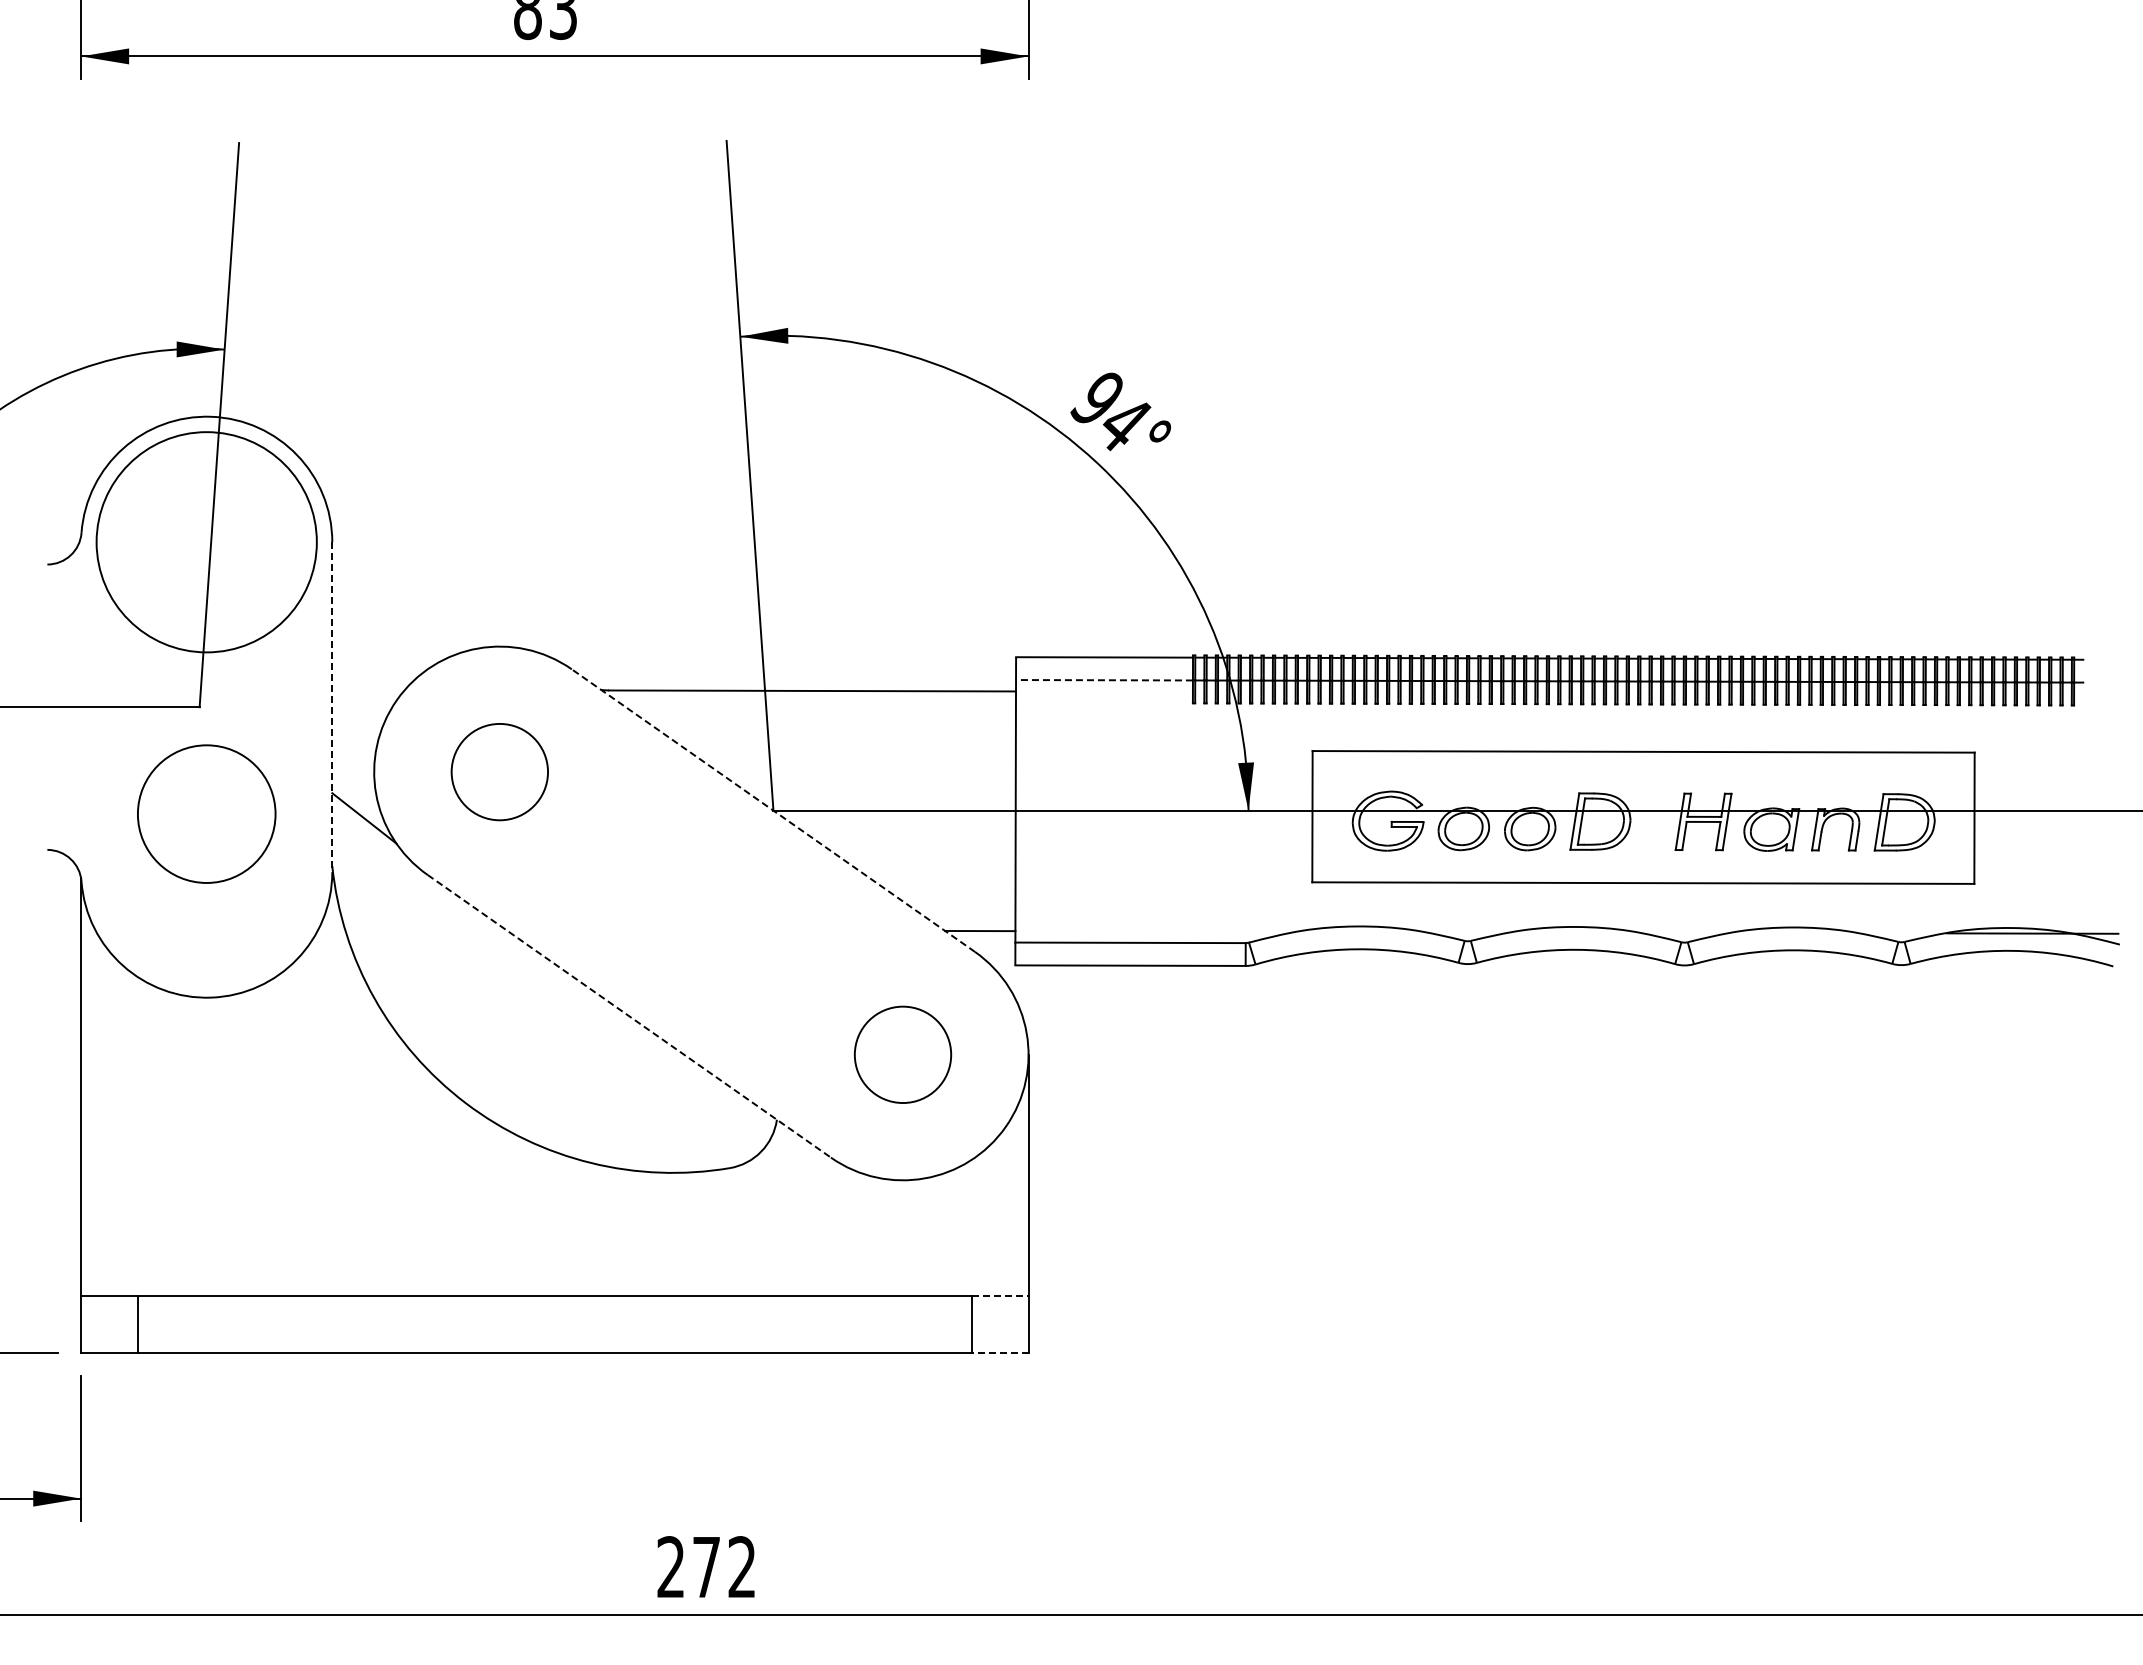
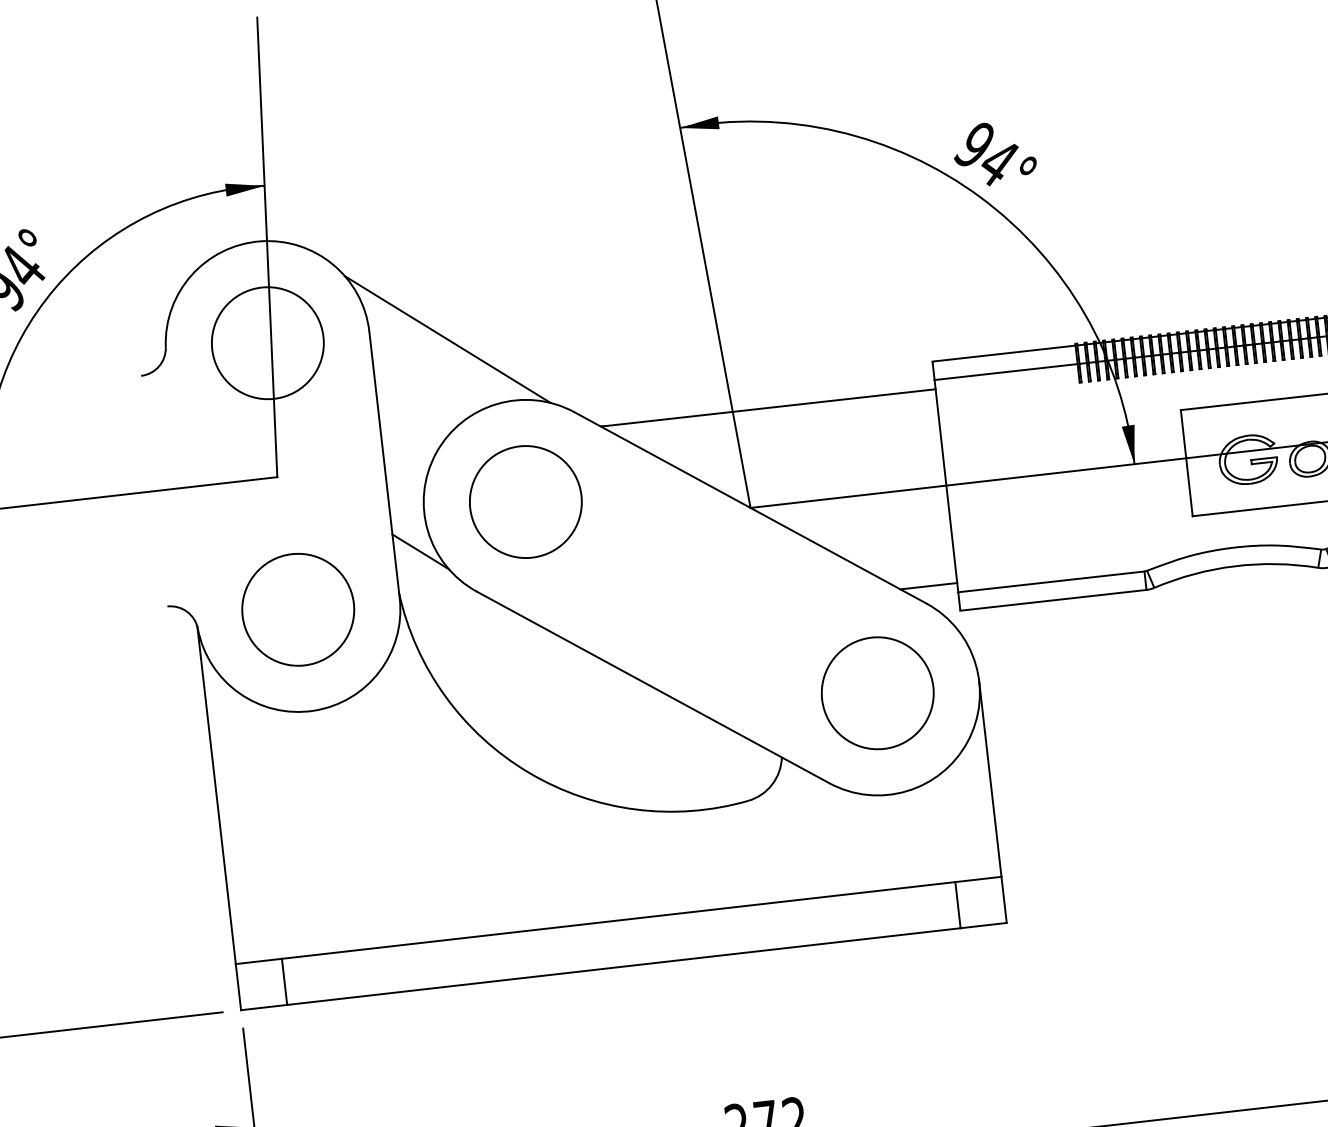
circle: (206, 542) -> (267, 343), size x0.62
line: (426, 562) -> (447, 339), added
line: (1103, 680) -> (1005, 372), dashed -> solid
line: (332, 707) -> (384, 465), dashed -> solid
circle: (499, 771) -> (525, 501), size x1.43
line: (773, 810) -> (750, 507), dashed -> solid
circle: (206, 813) -> (297, 609), moved
line: (629, 1016) -> (653, 687), dashed -> solid
circle: (902, 1054) -> (877, 693), size x1.43
line: (1000, 1296) -> (978, 879), dashed -> solid
line: (1000, 1353) -> (984, 925), dashed -> solid

